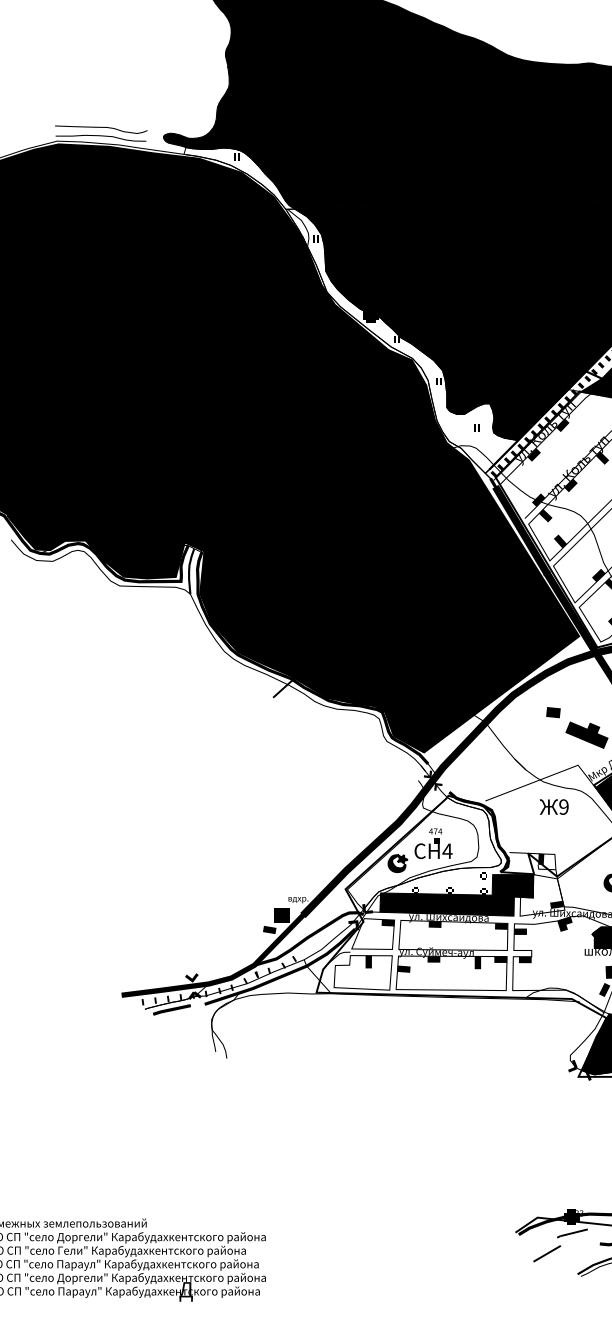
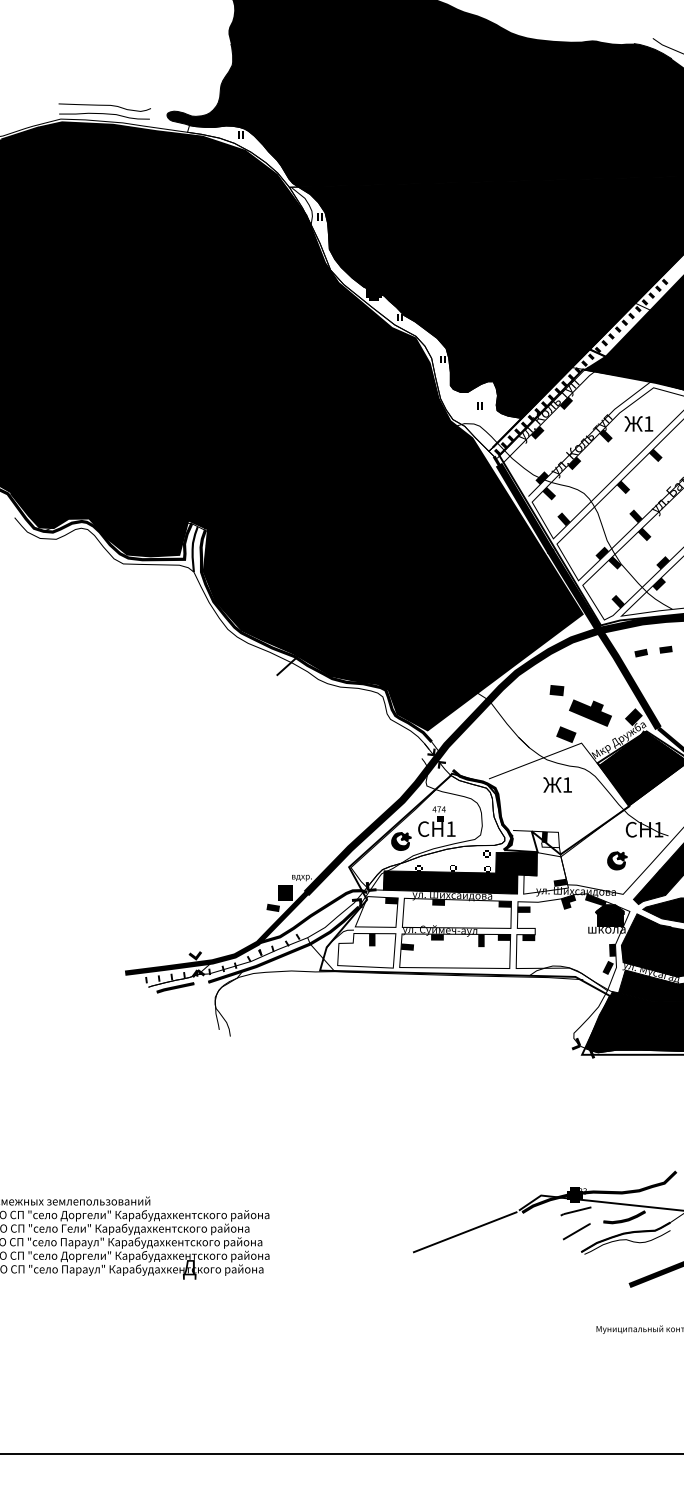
fill: (562, 756) -> (566, 734), added
text: (563, 806) -> (567, 784), 9 -> 1
text: (446, 850) -> (450, 828), 4 -> 1
fill: (591, 921) -> (595, 899), added
line: (546, 1253) -> (576, 1231), moved
line: (460, 1254) -> (464, 1232), added

